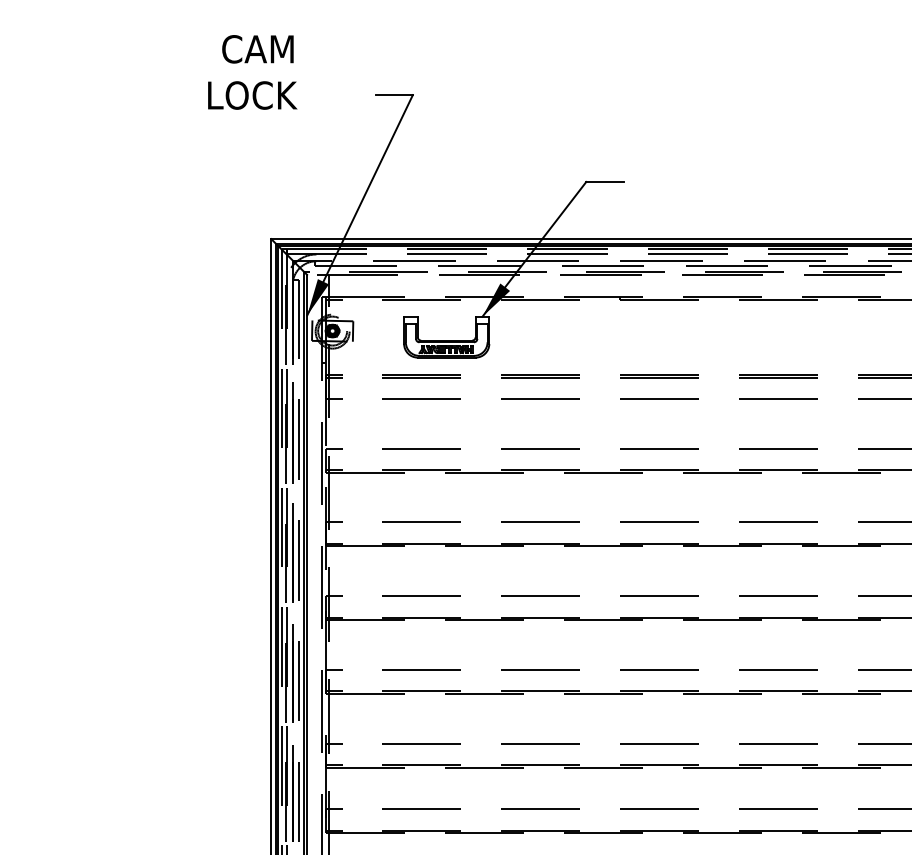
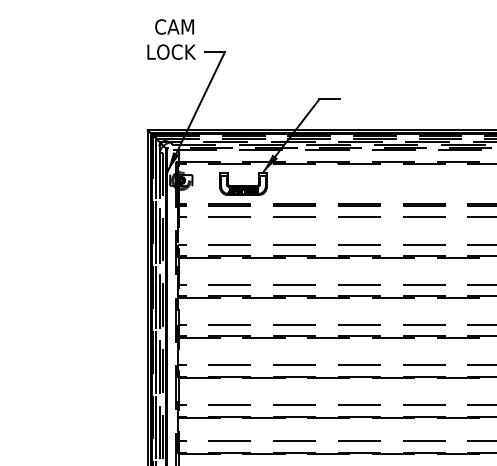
text: (252, 72) -> (171, 39), moved

